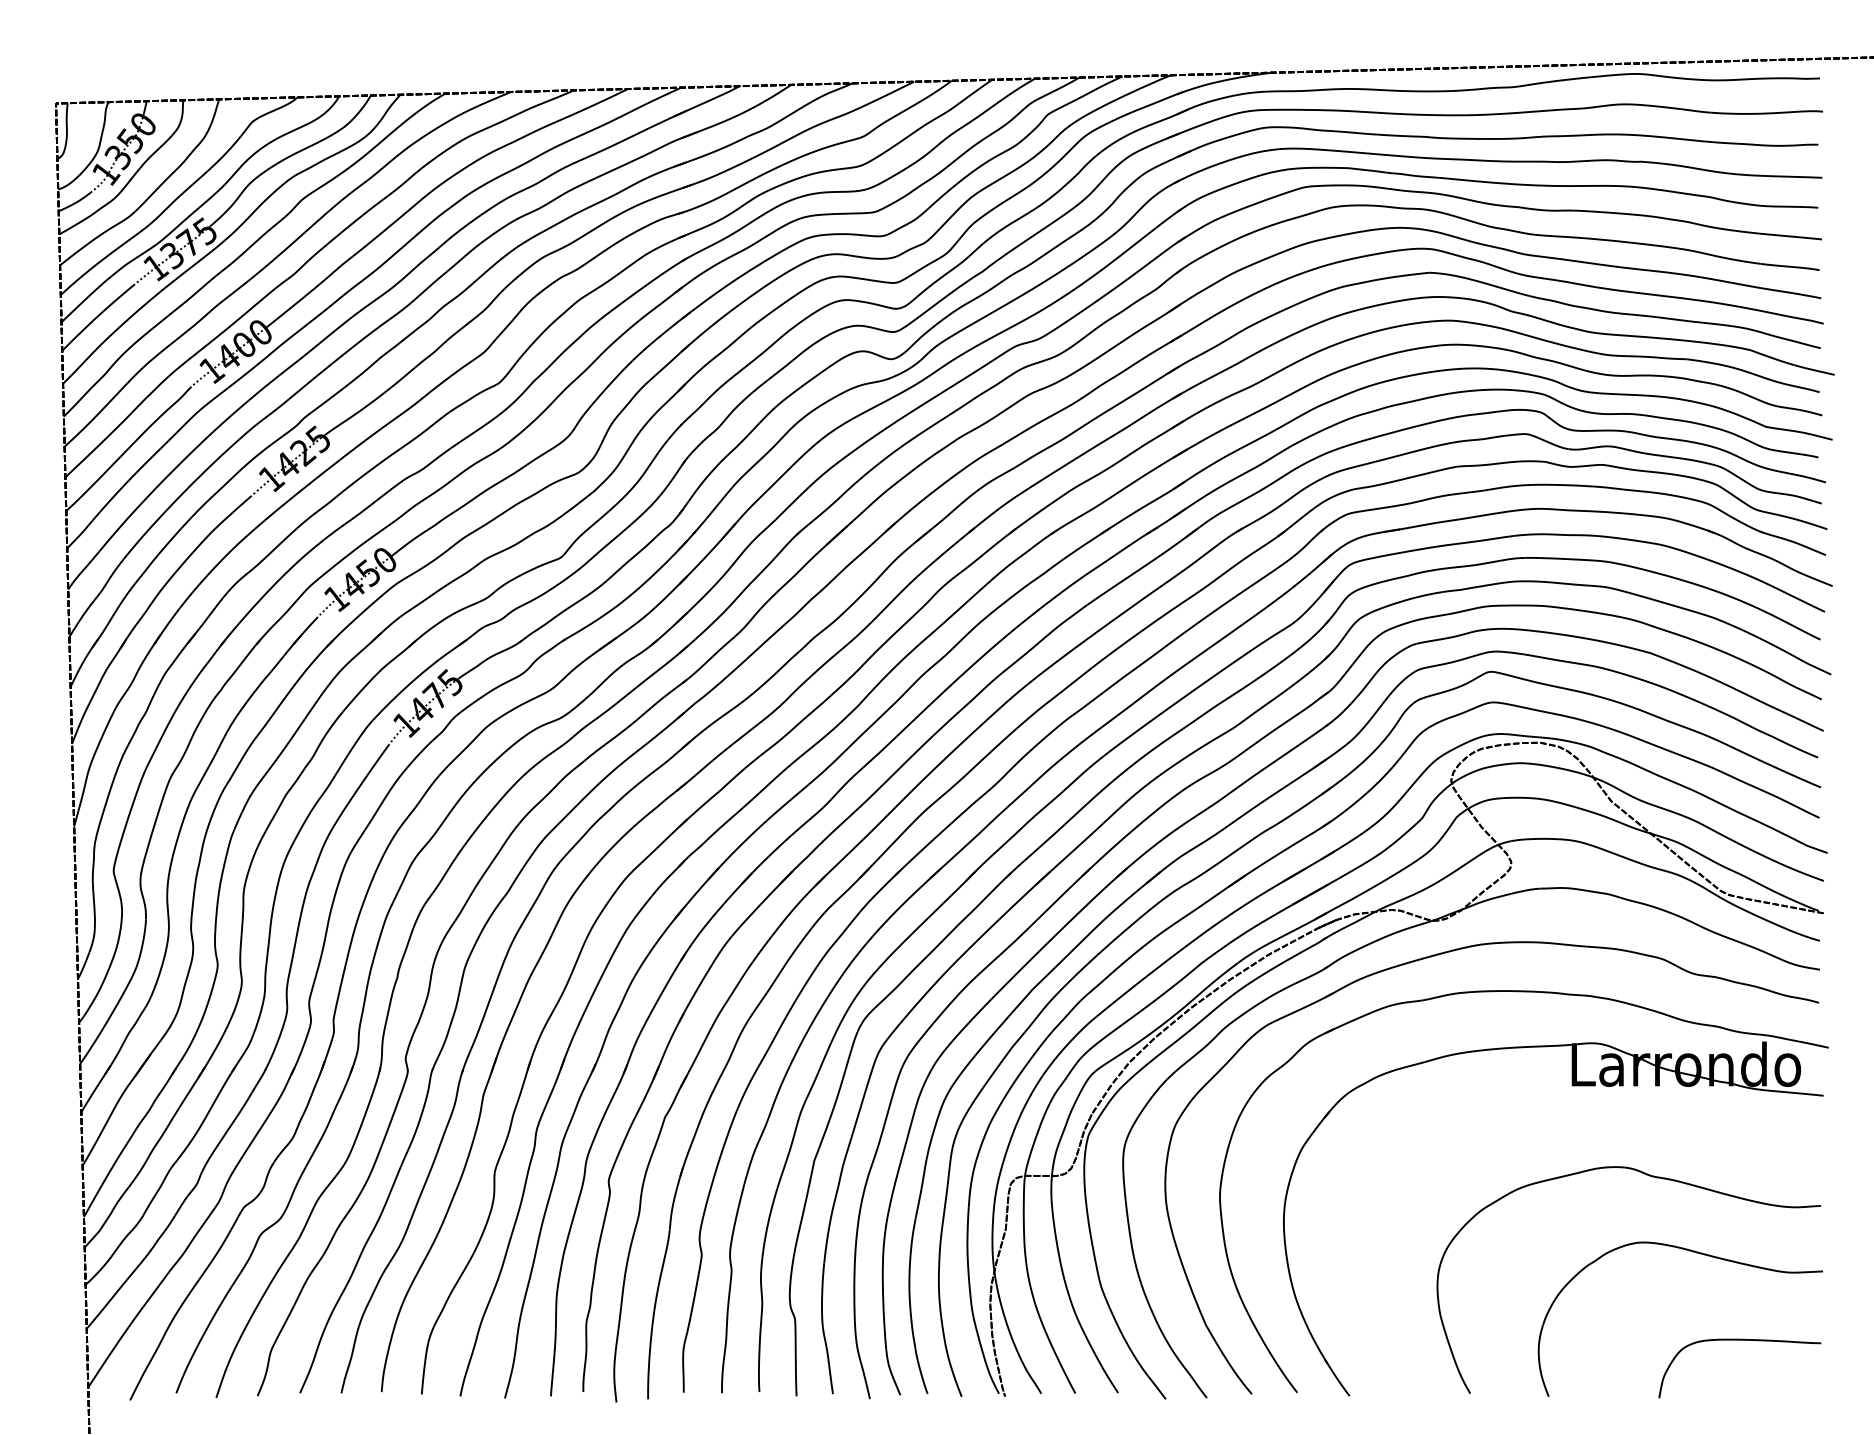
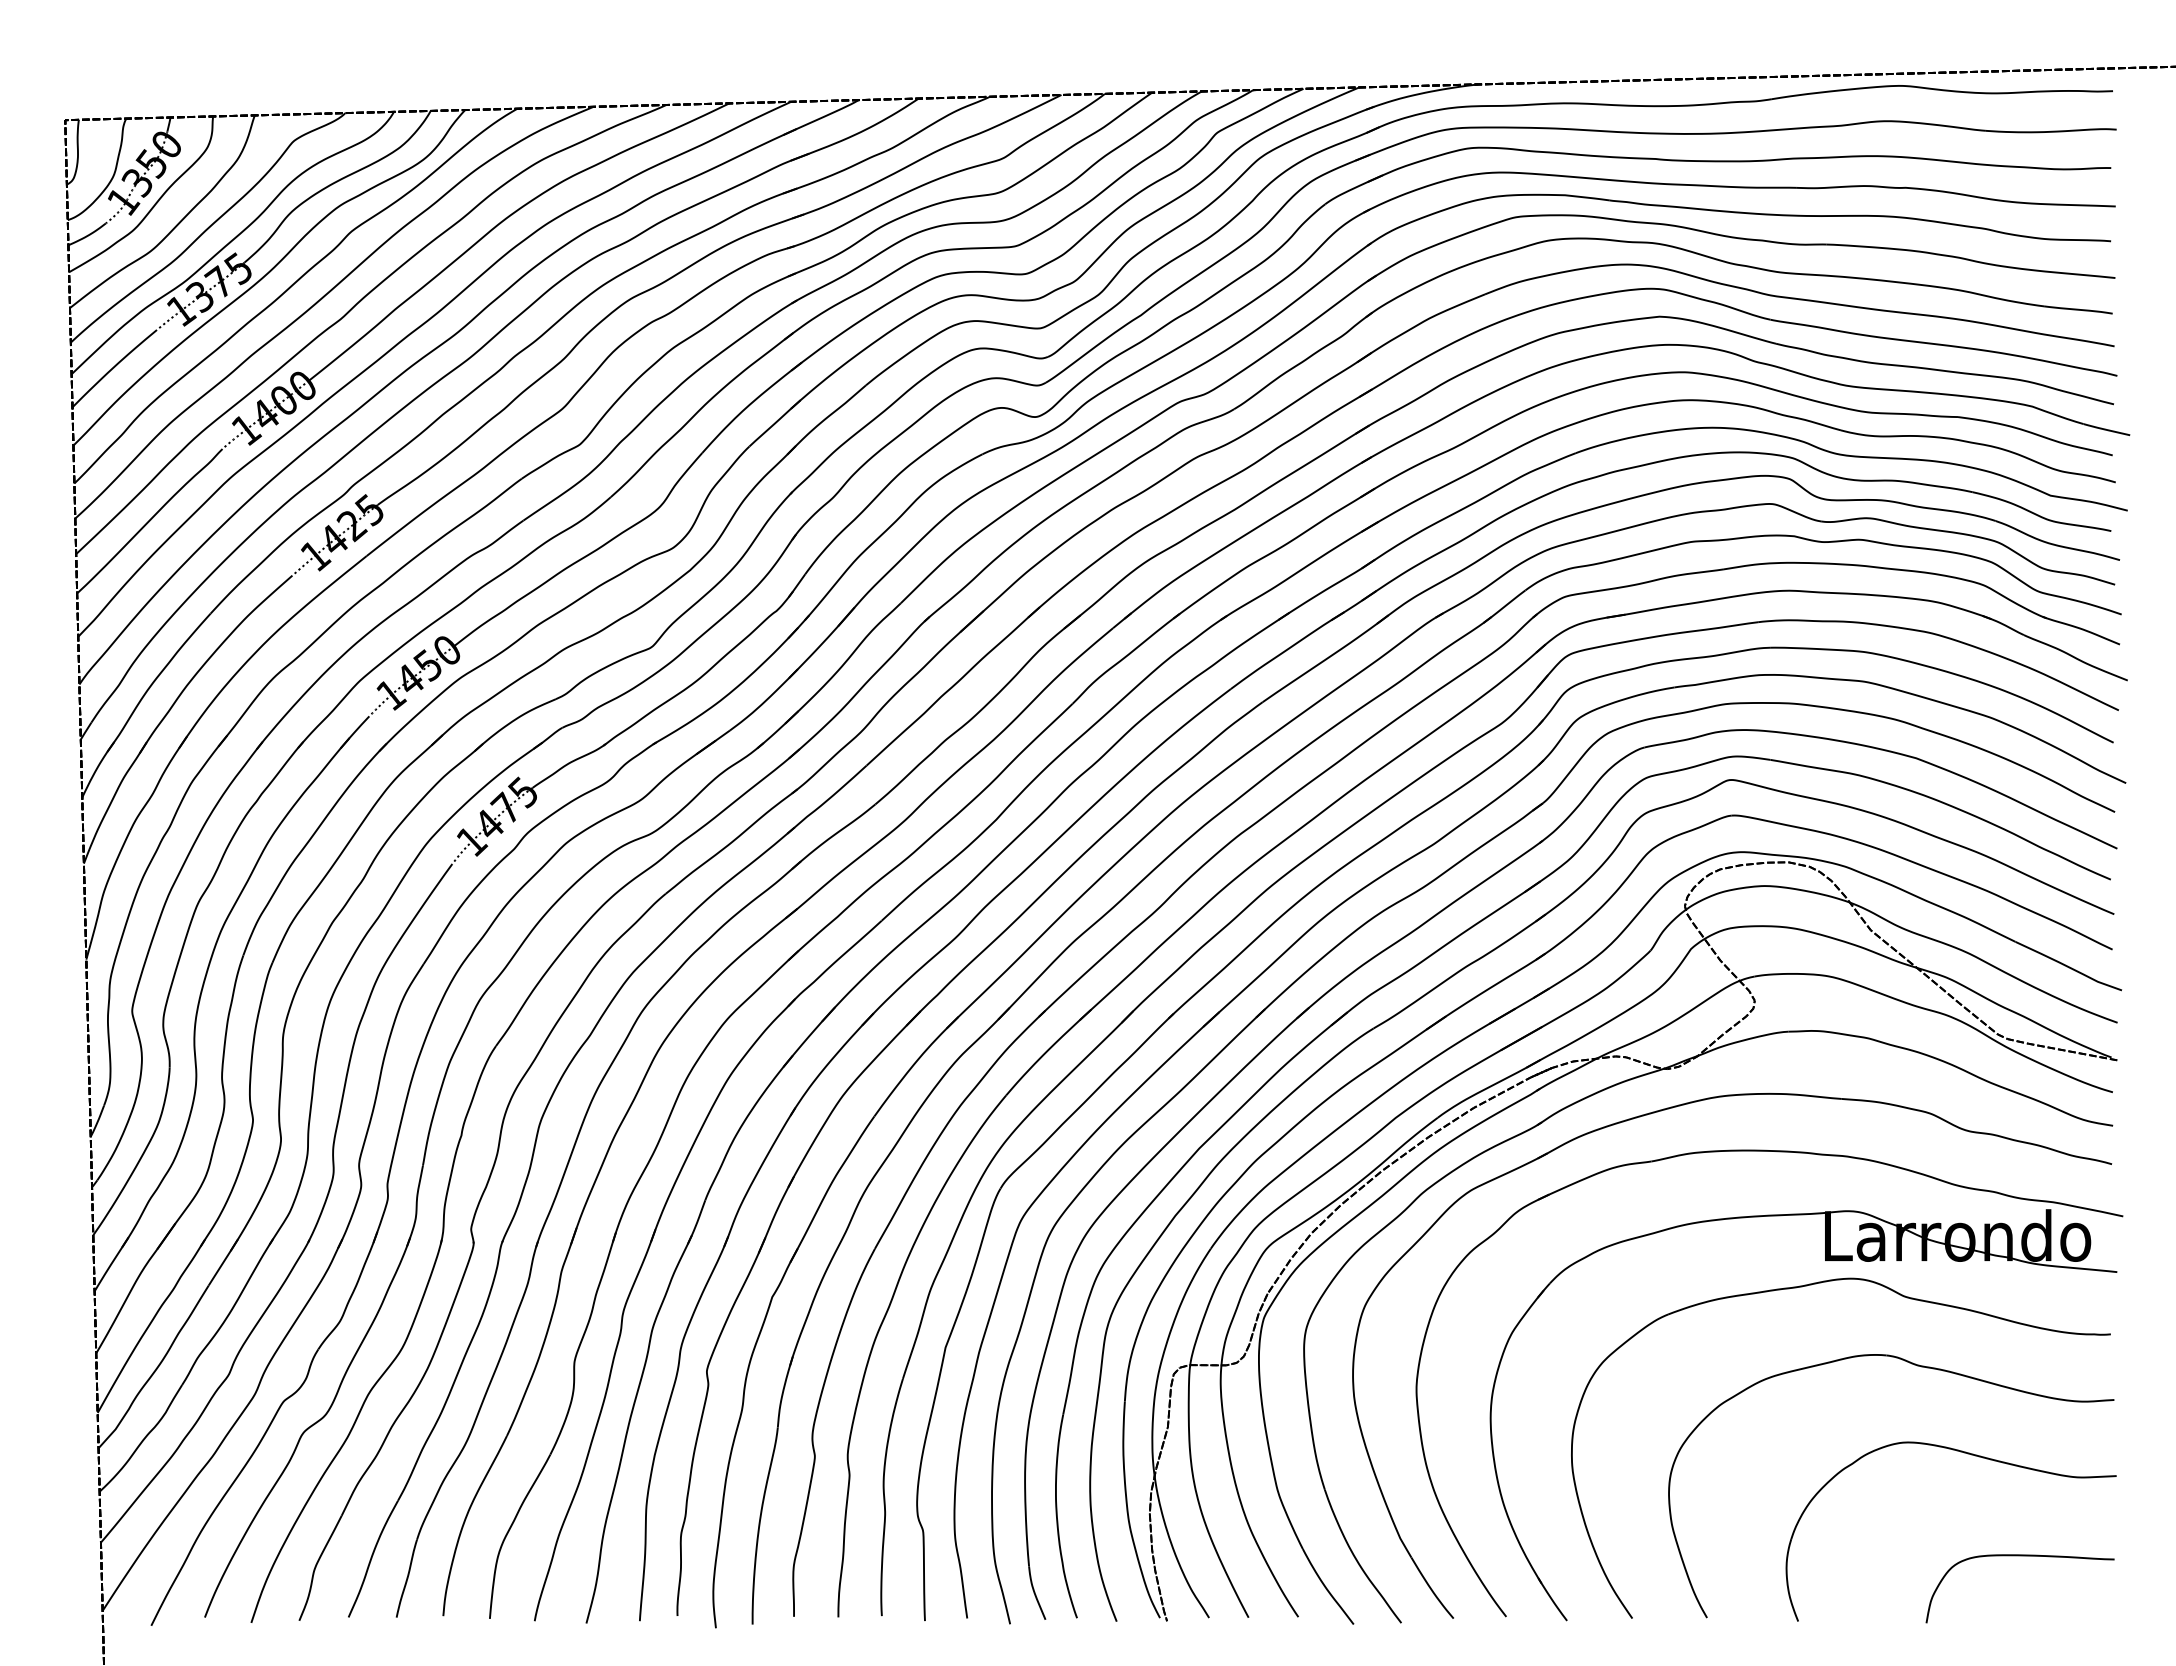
part: (1637, 1116) -> (1901, 1296), added

